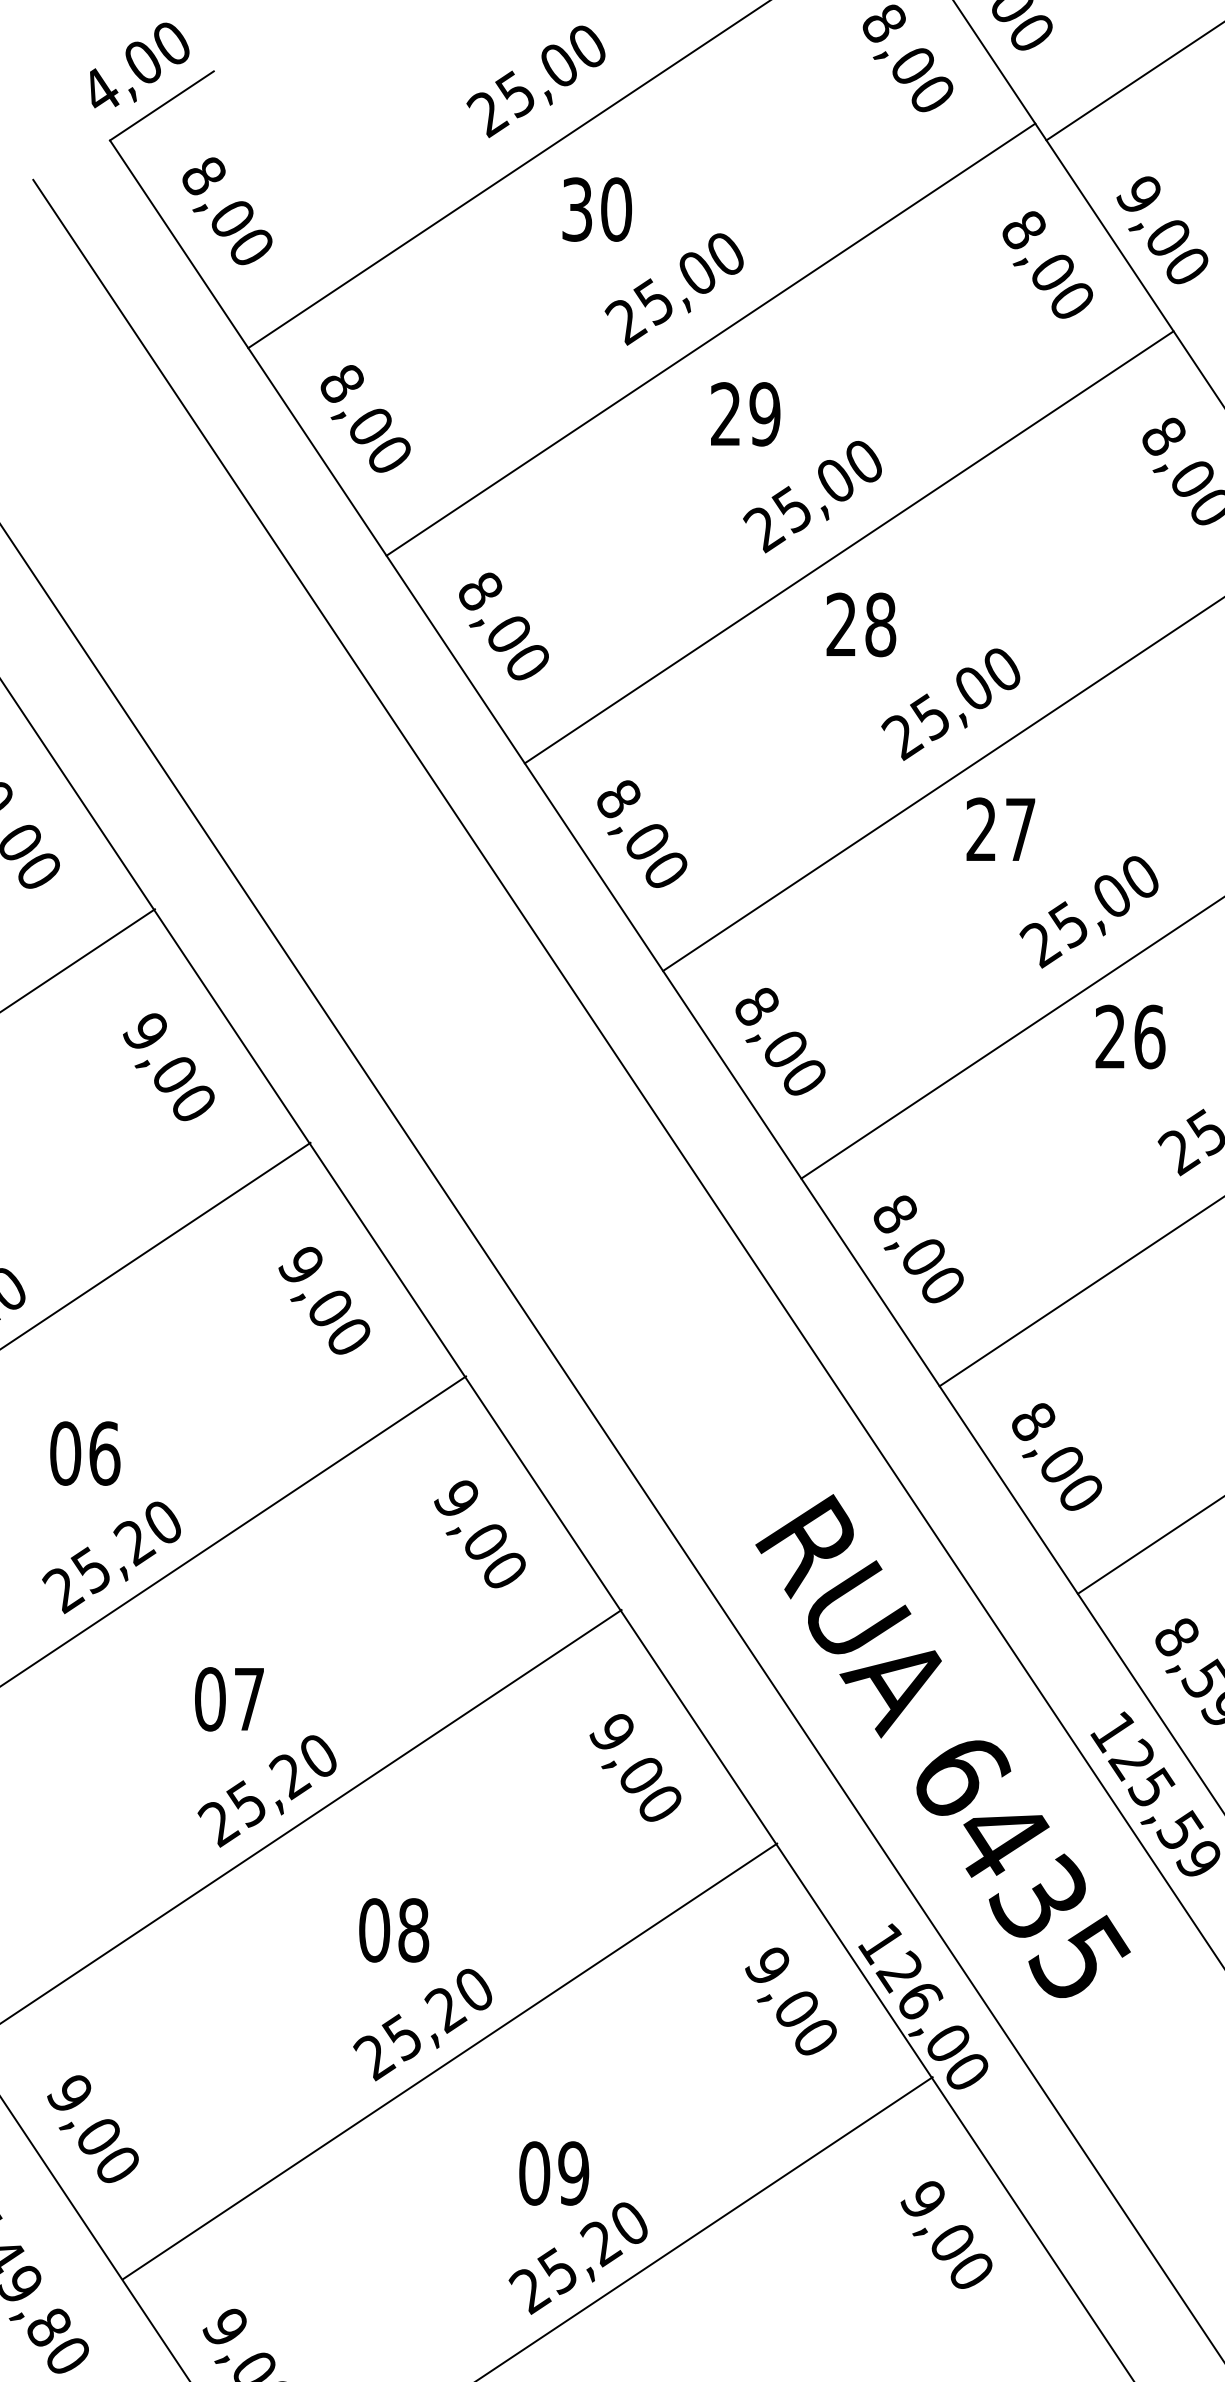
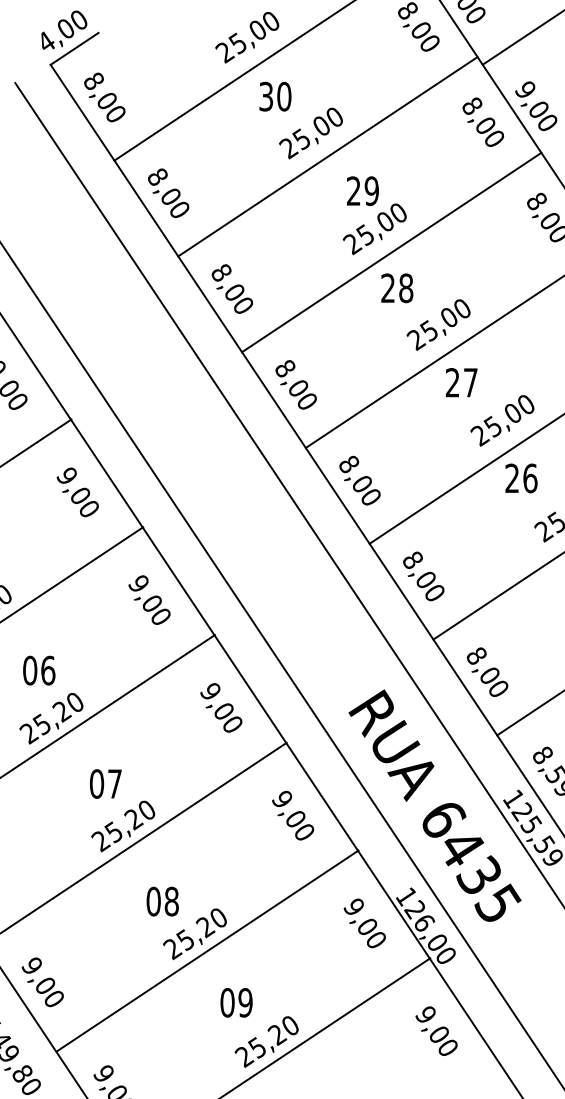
text: (744, 412) -> (362, 190), moved
text: (393, 1930) -> (162, 901), moved
text: (553, 2172) -> (236, 1002), moved

